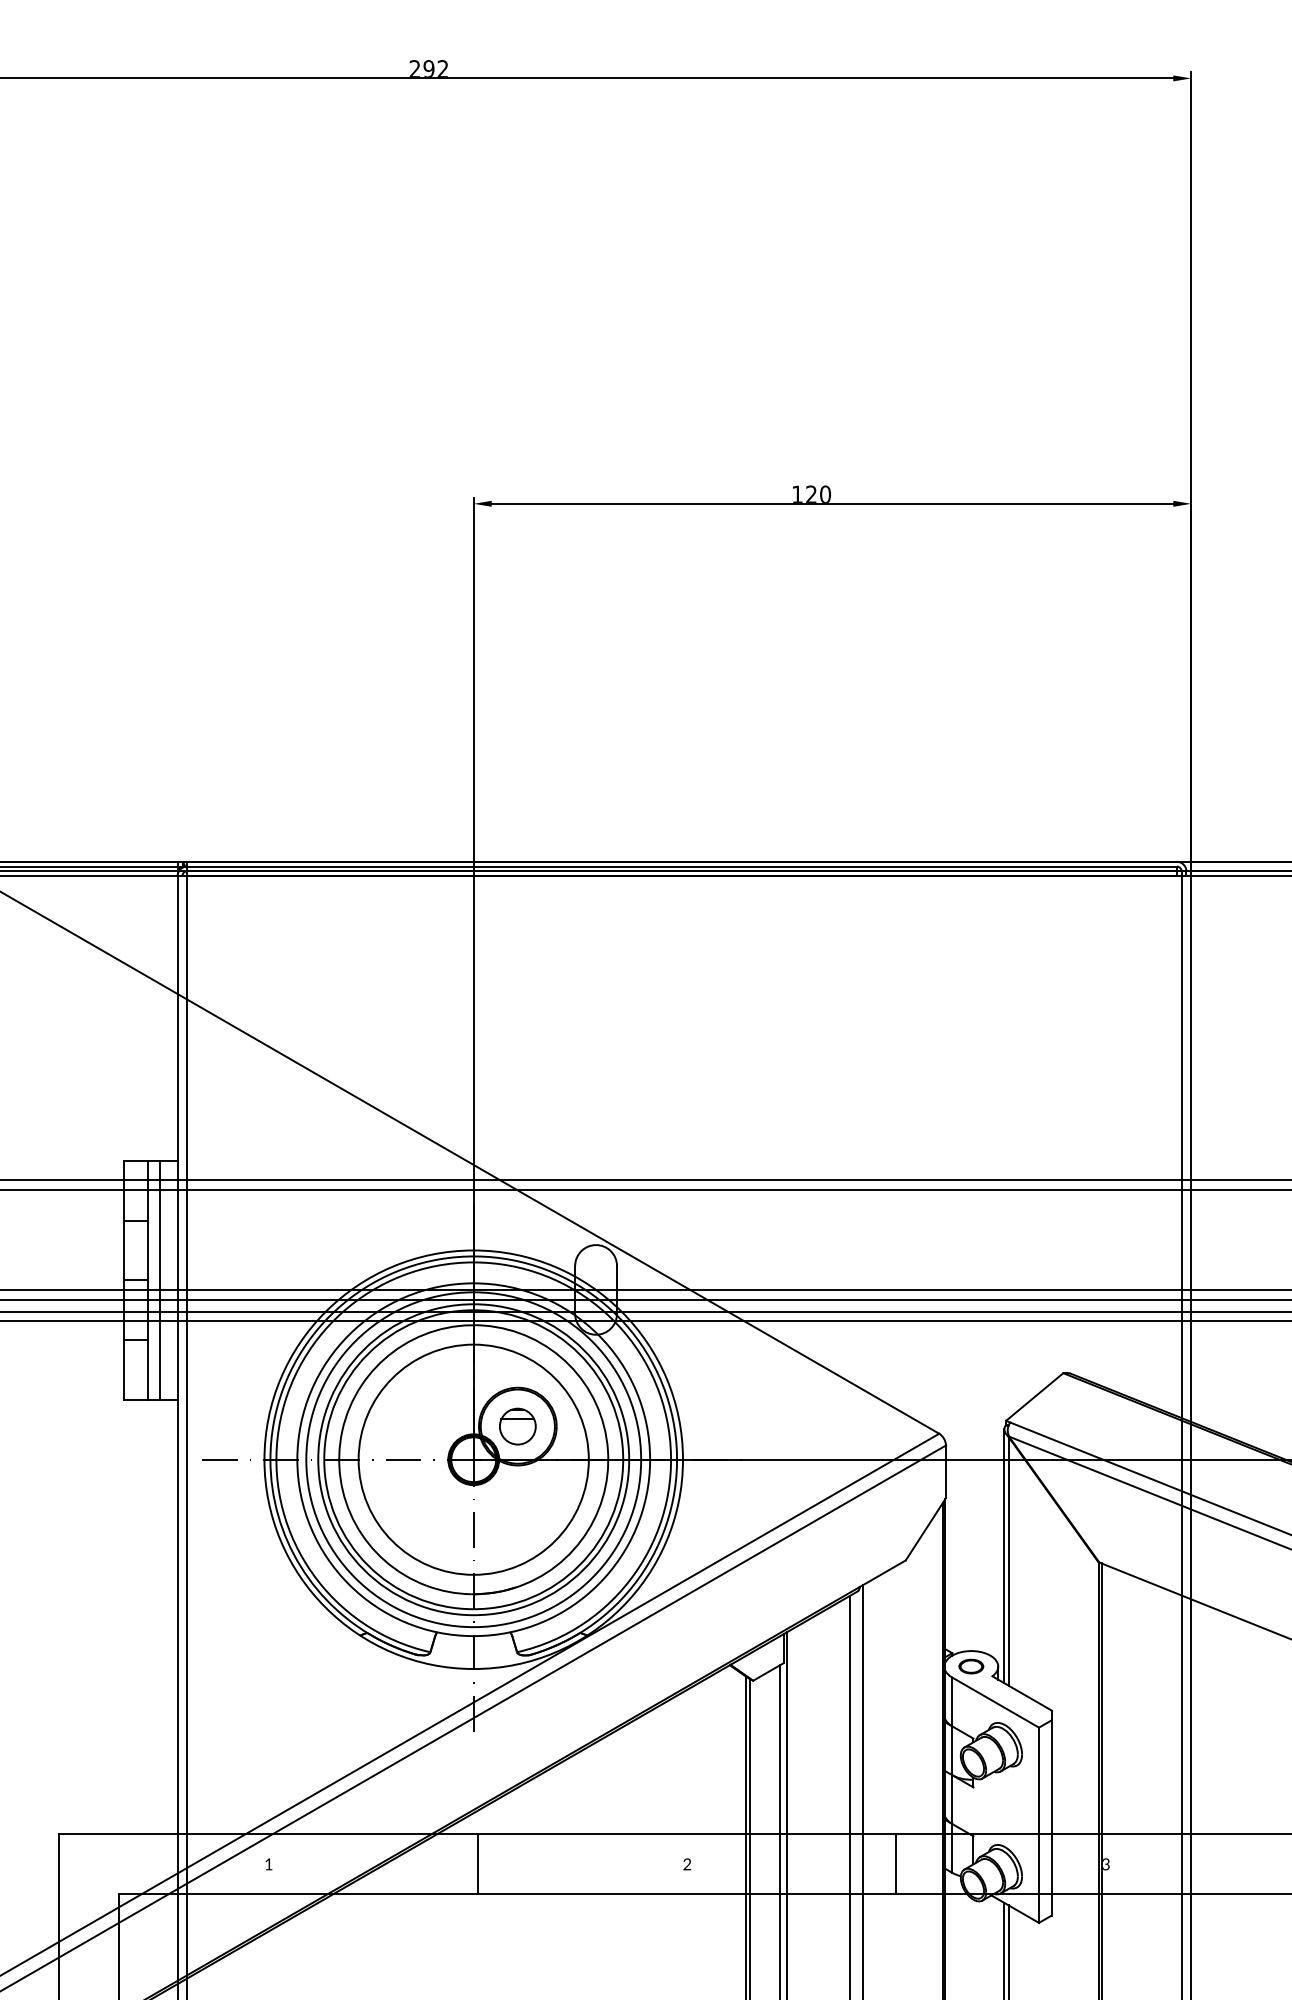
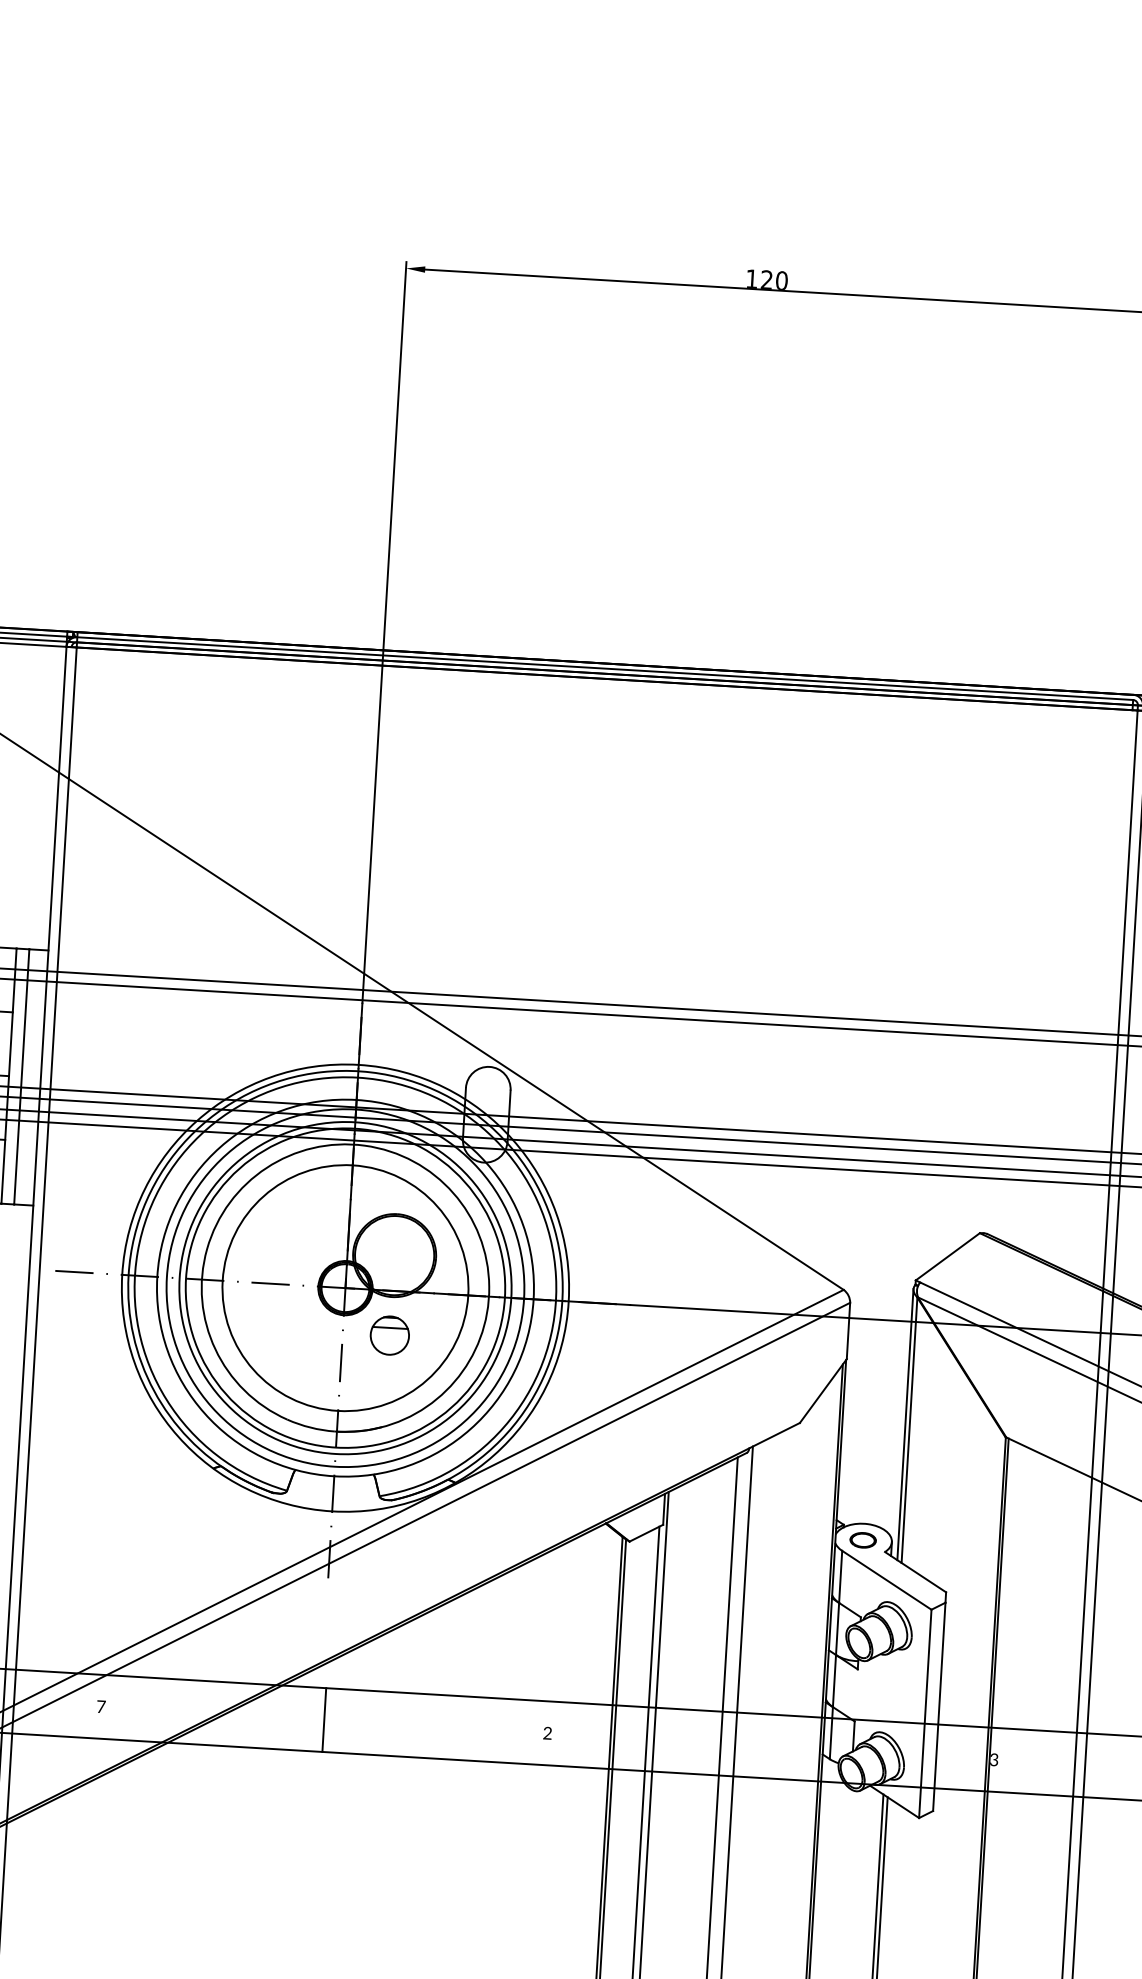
part: (517, 1426) -> (389, 1335), moved
text: (268, 1864) -> (100, 1706), 1 -> 7
line: (896, 1864) -> (770, 1746), removed

